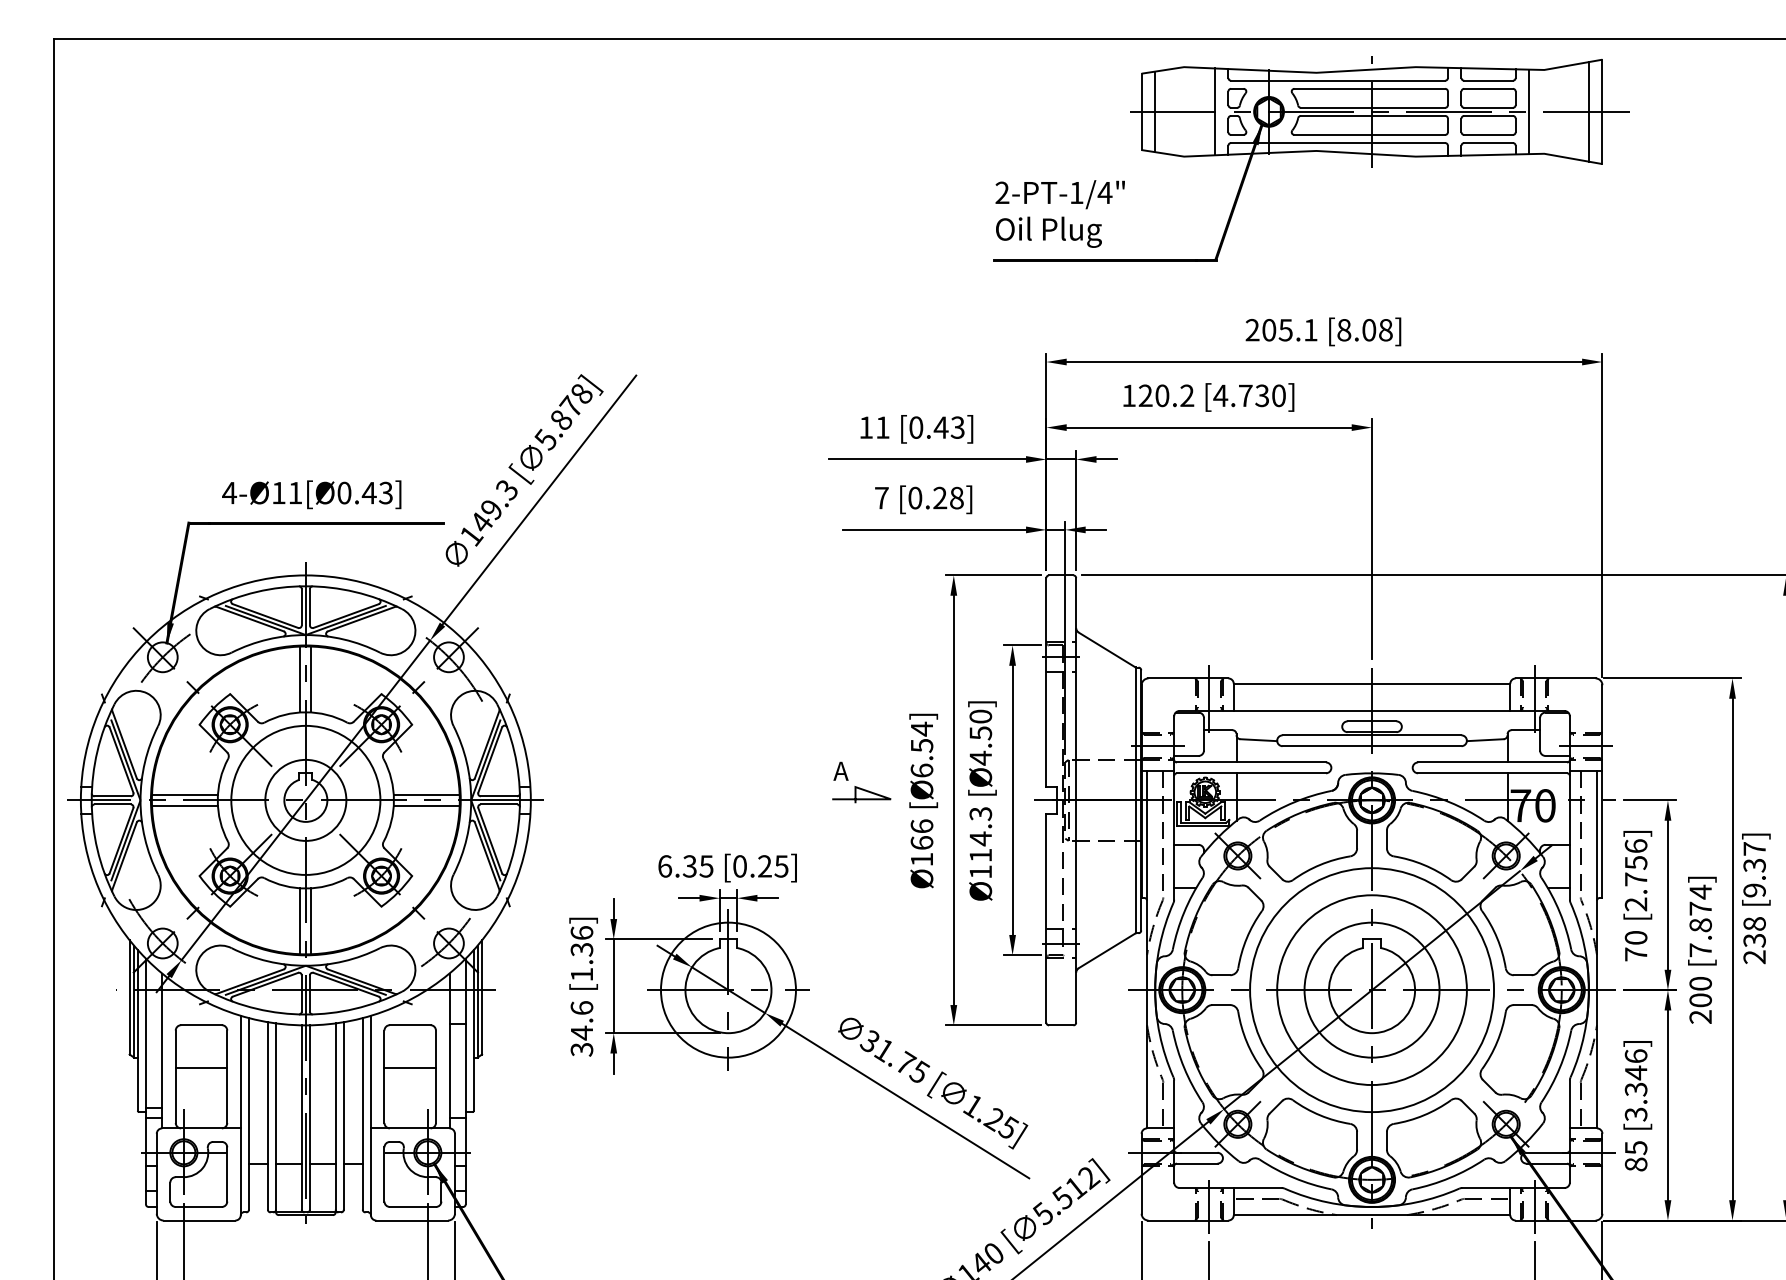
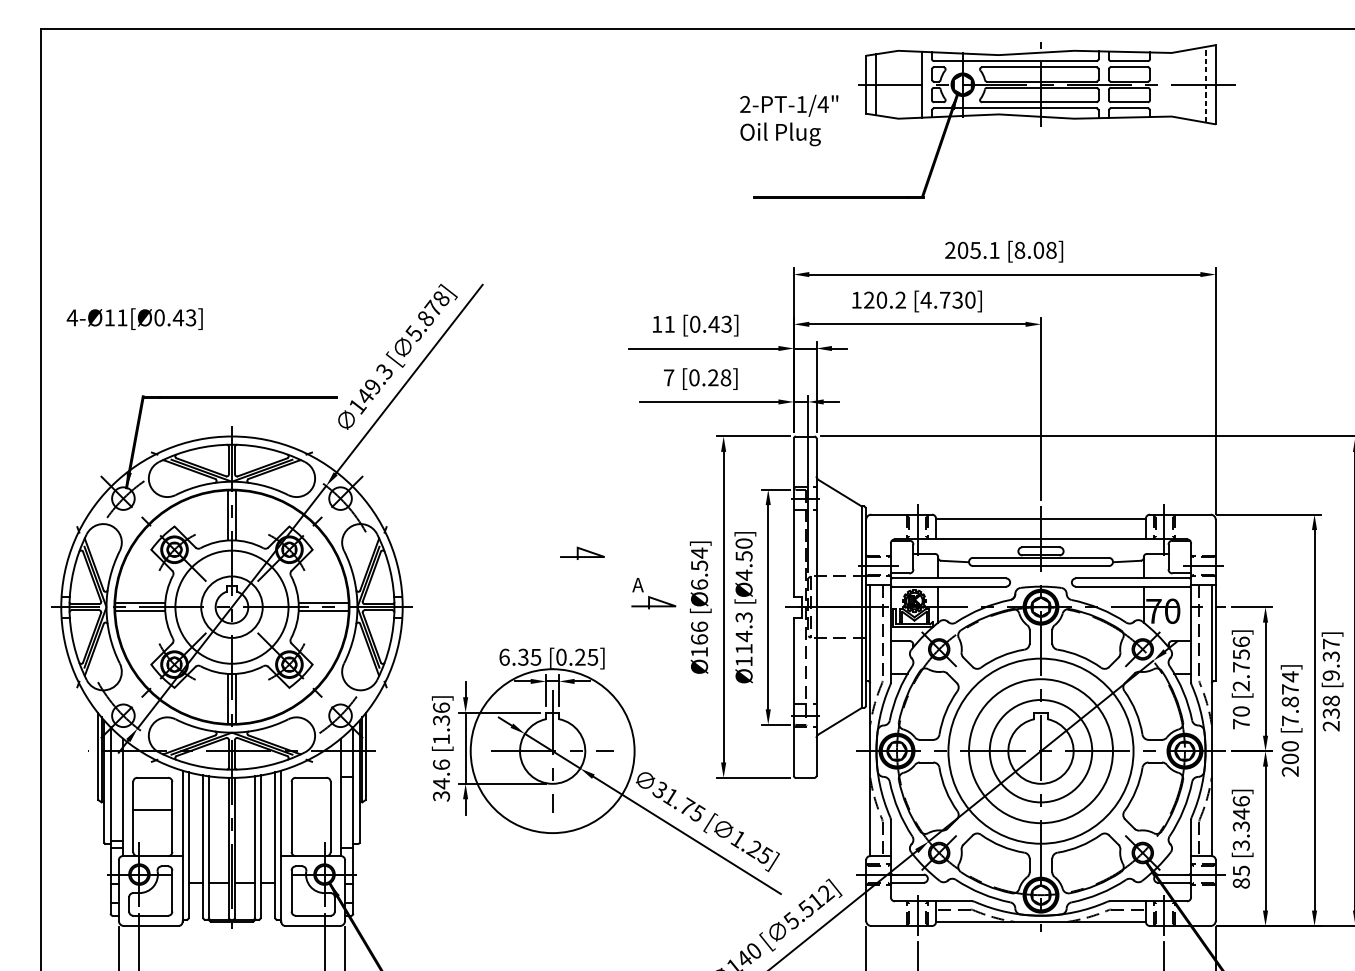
line: (1529, 111) -> (1160, 84), removed
line: (1588, 111) -> (1205, 84), solid -> dashed
text: (1059, 213) -> (788, 120), moved
text: (311, 494) -> (134, 318), moved
line: (767, 725) -> (582, 550), added
circle: (727, 989) -> (551, 750), size x1.6
line: (409, 1067) -> (310, 809), removed

